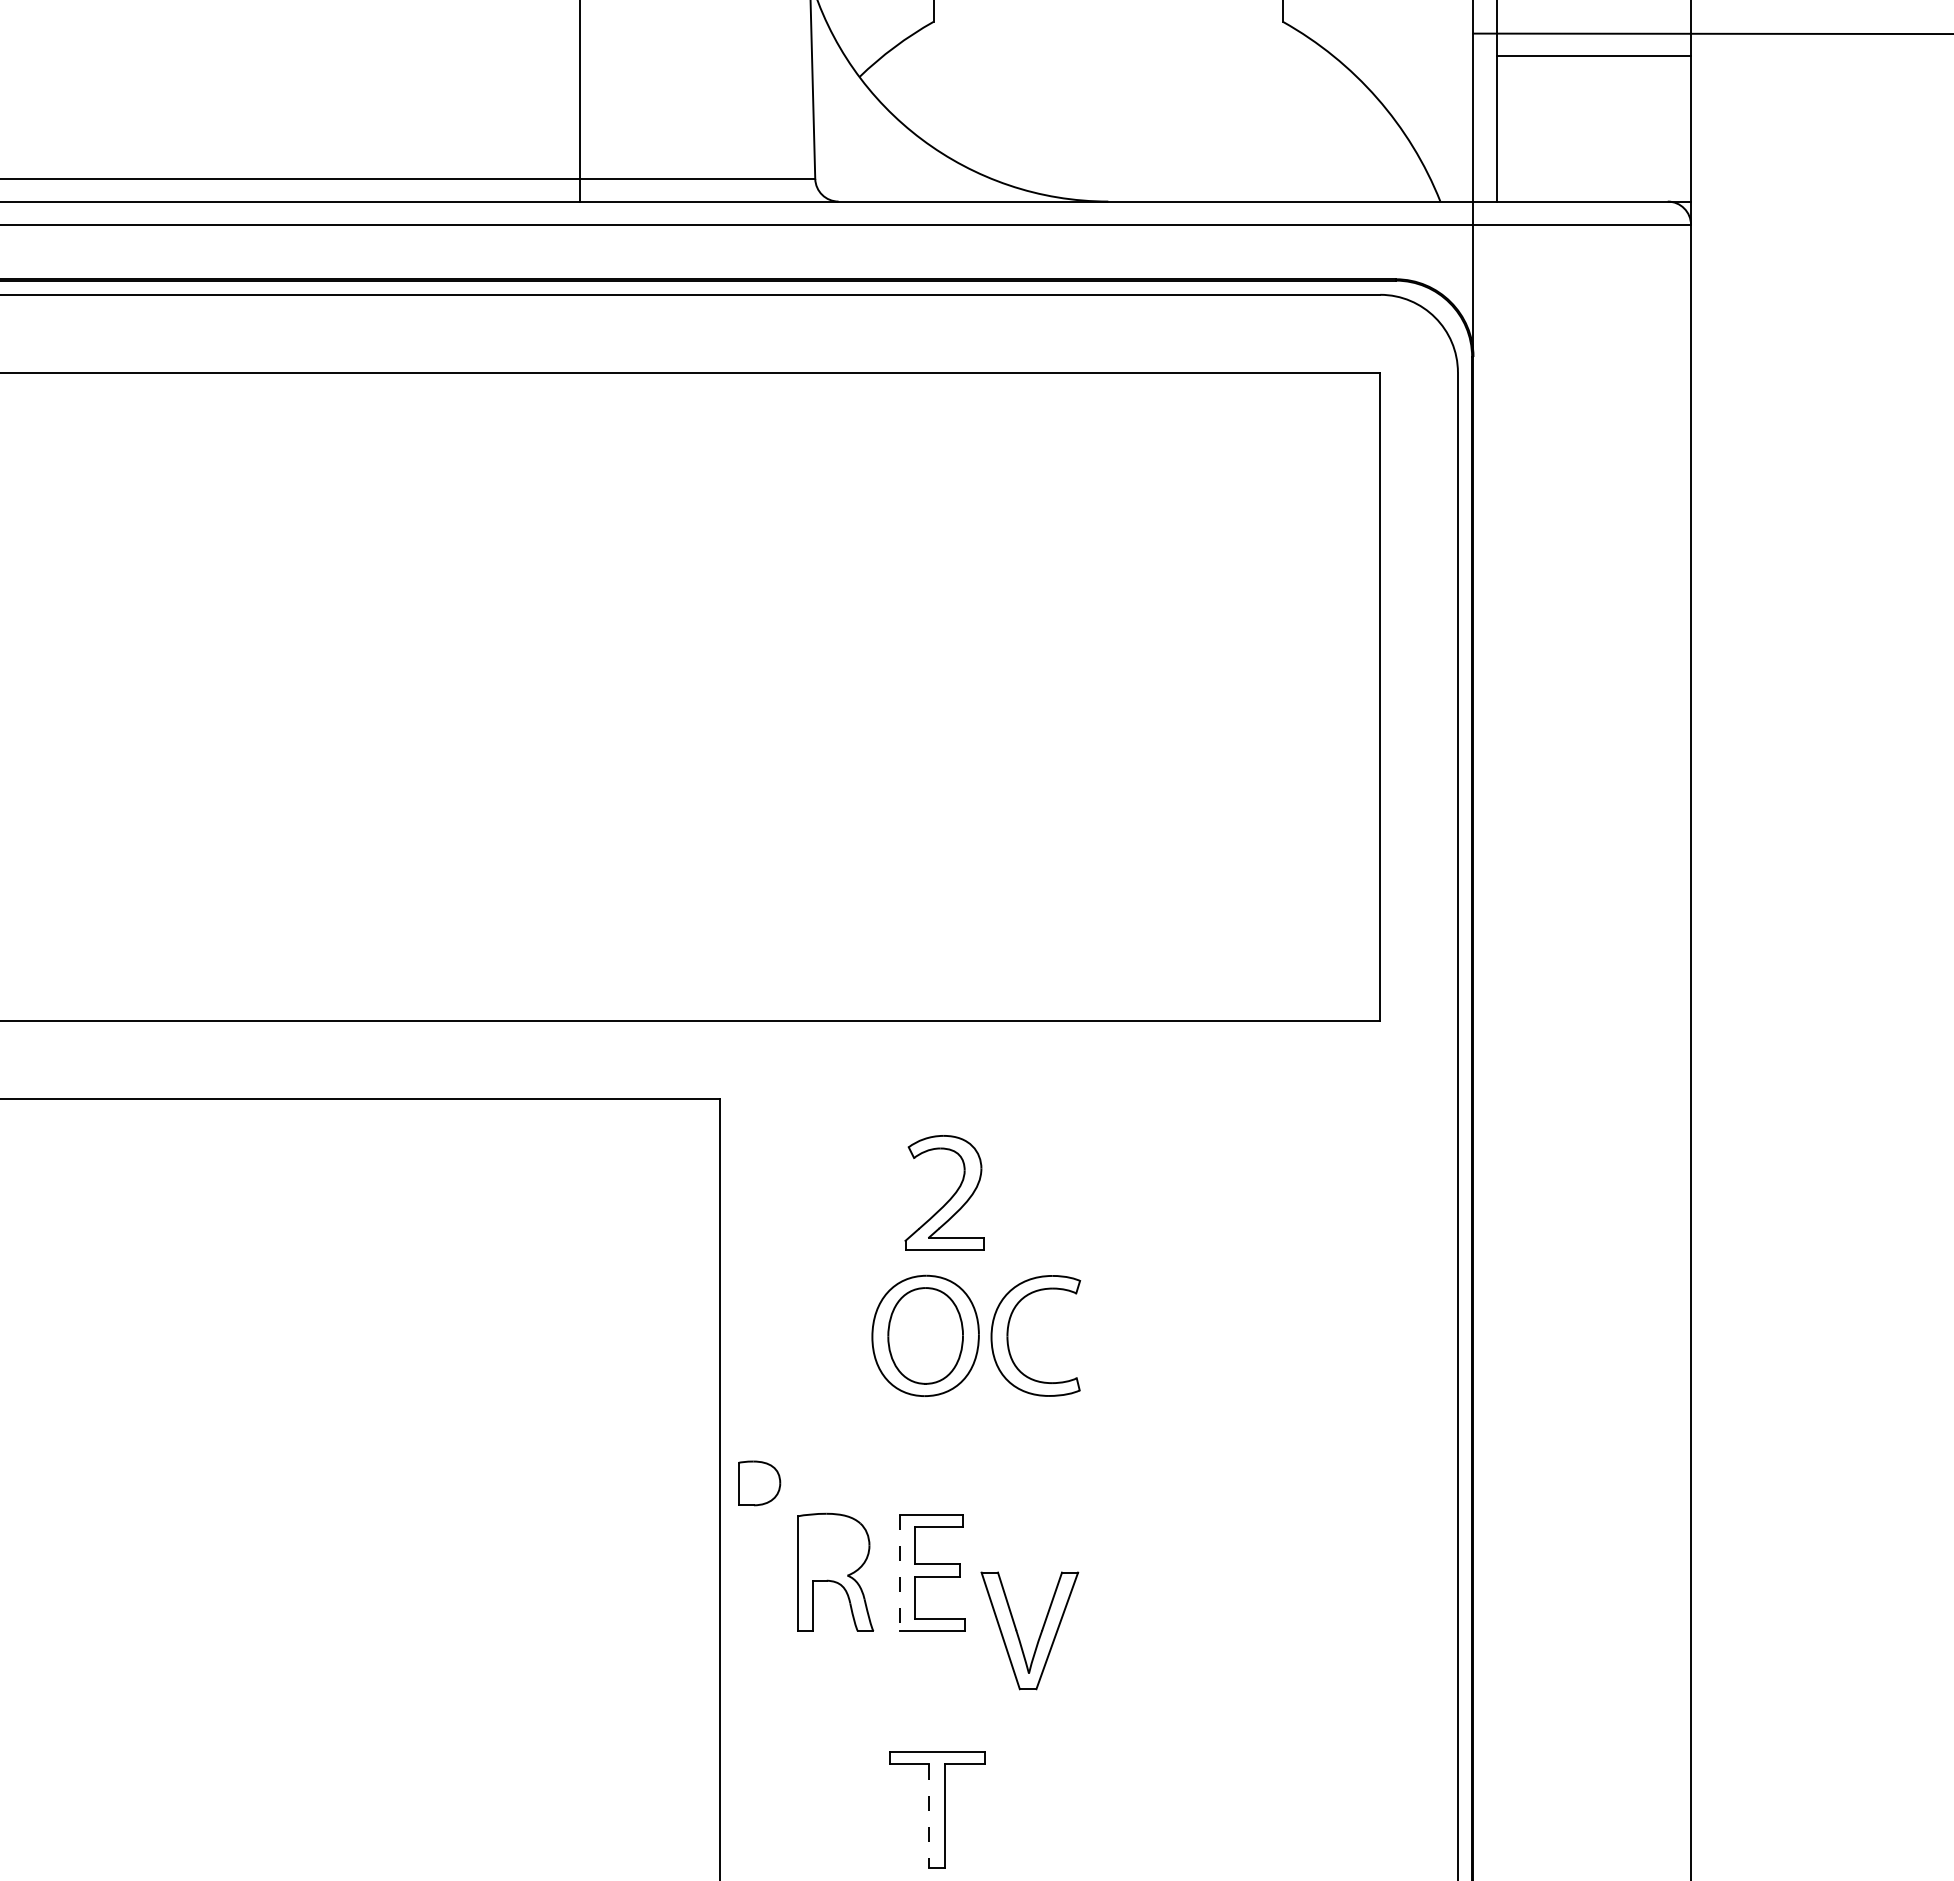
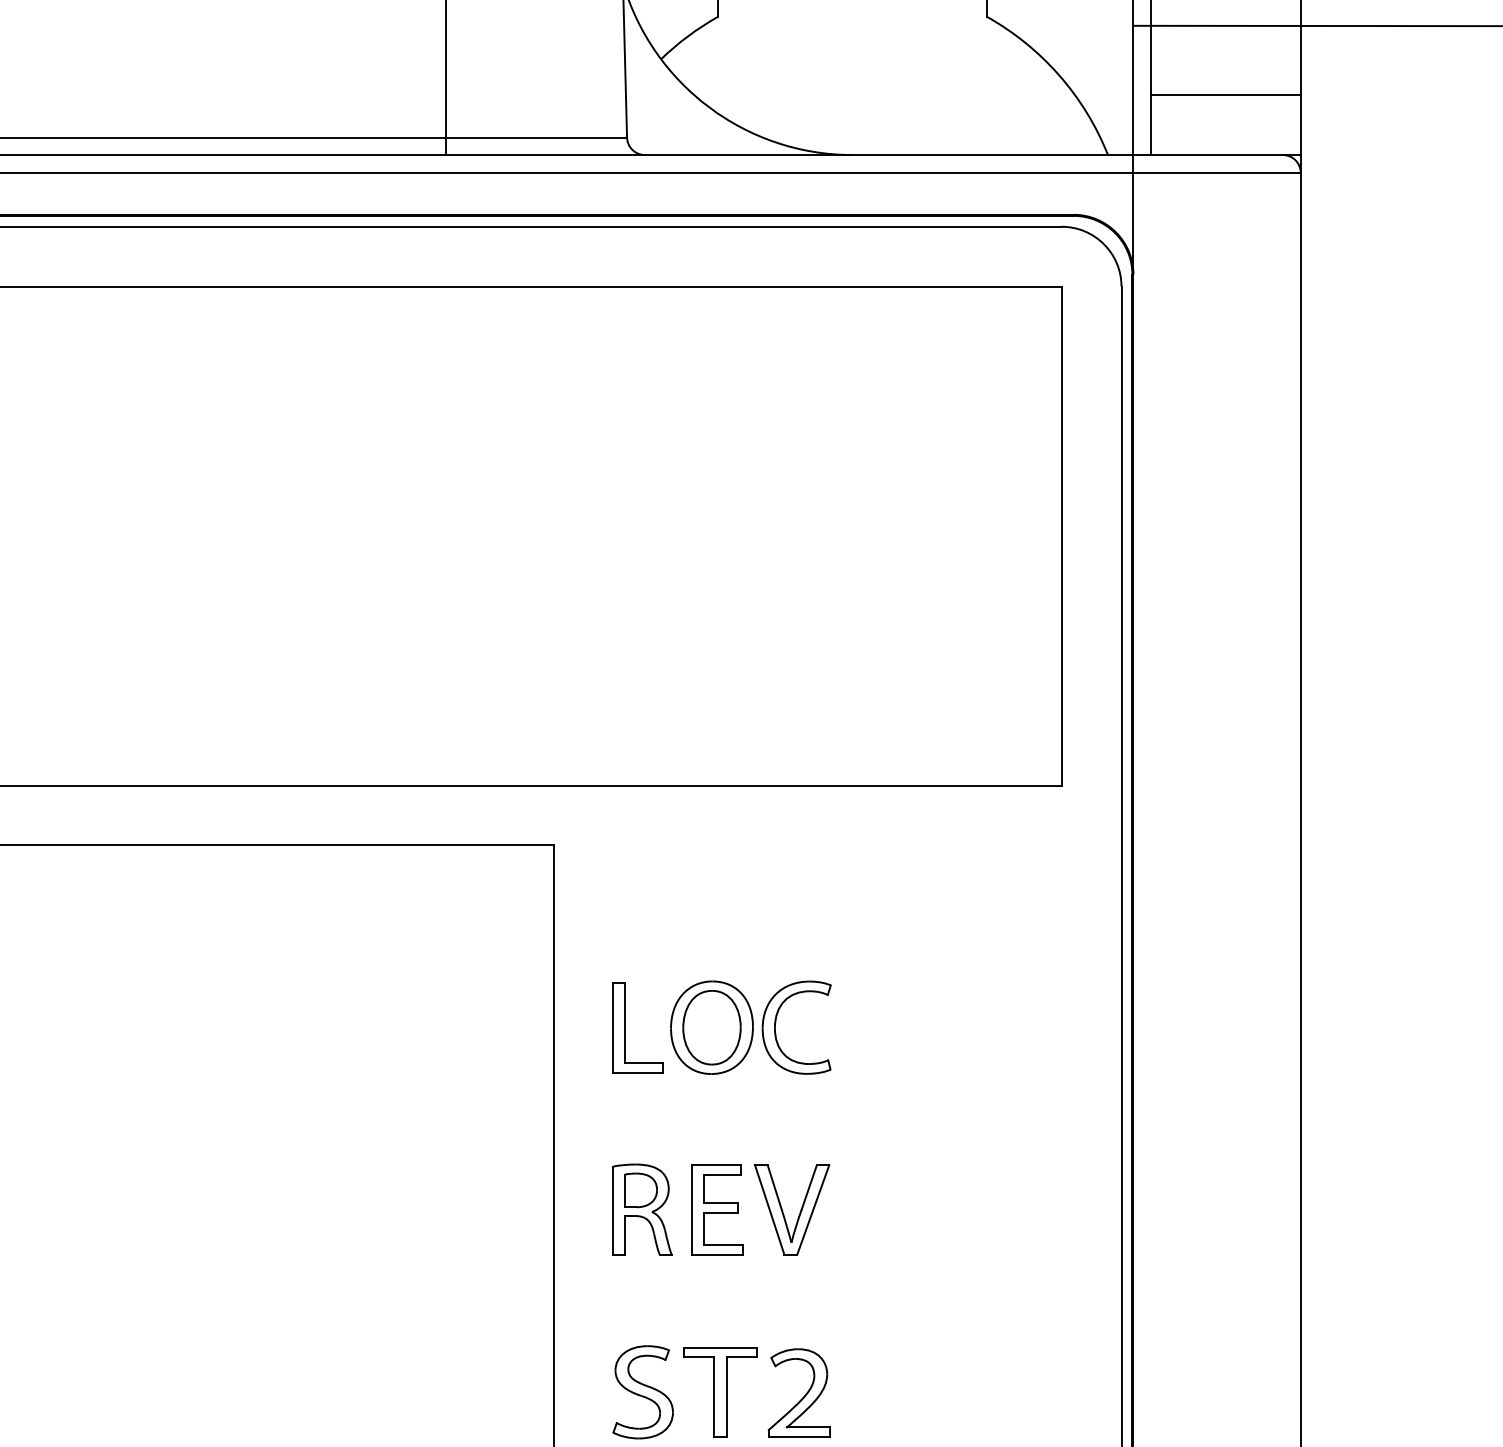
line: (1593, 55) -> (1225, 94), moved
part: (950, 1197) -> (803, 1396), moved
part: (813, 1335) -> (625, 1027), added
part: (759, 1483) -> (641, 1190), moved
line: (899, 1573) -> (691, 1210), dashed -> solid
part: (1039, 1634) -> (799, 1212), moved
part: (835, 1809) -> (642, 1392), added
line: (928, 1816) -> (714, 1397), dashed -> solid

